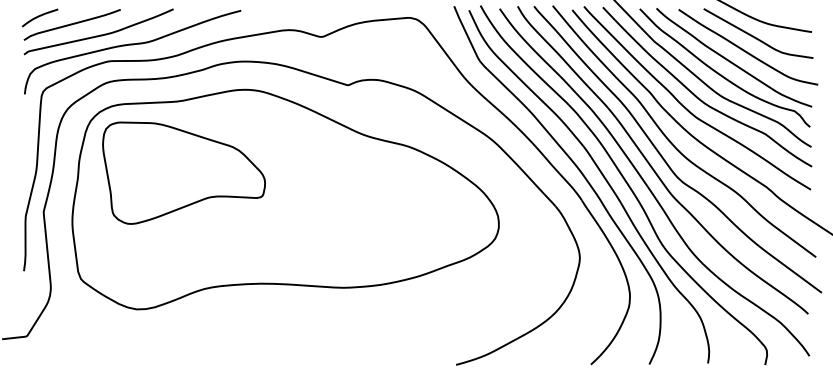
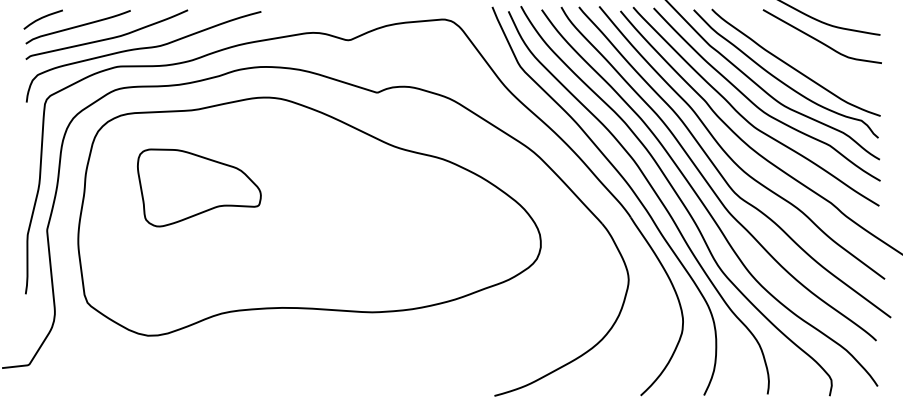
curve: (747, 51) -> (810, 56), removed
part: (183, 172) -> (198, 187), size x0.7

